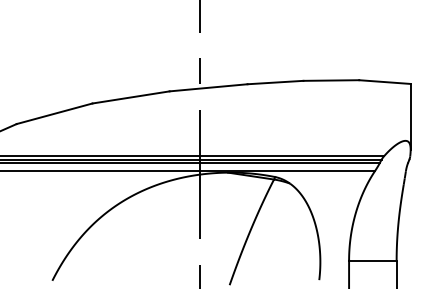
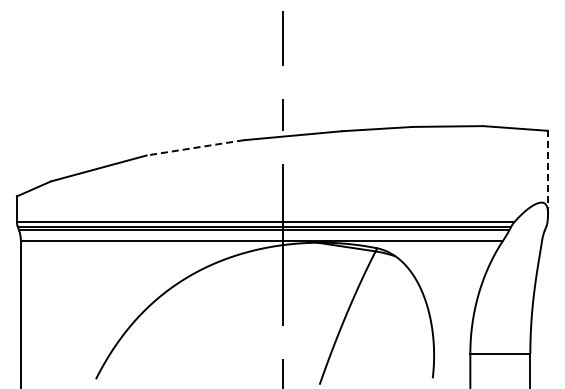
line: (130, 97) -> (194, 147), solid -> dashed
line: (411, 116) -> (548, 172), solid -> dashed

